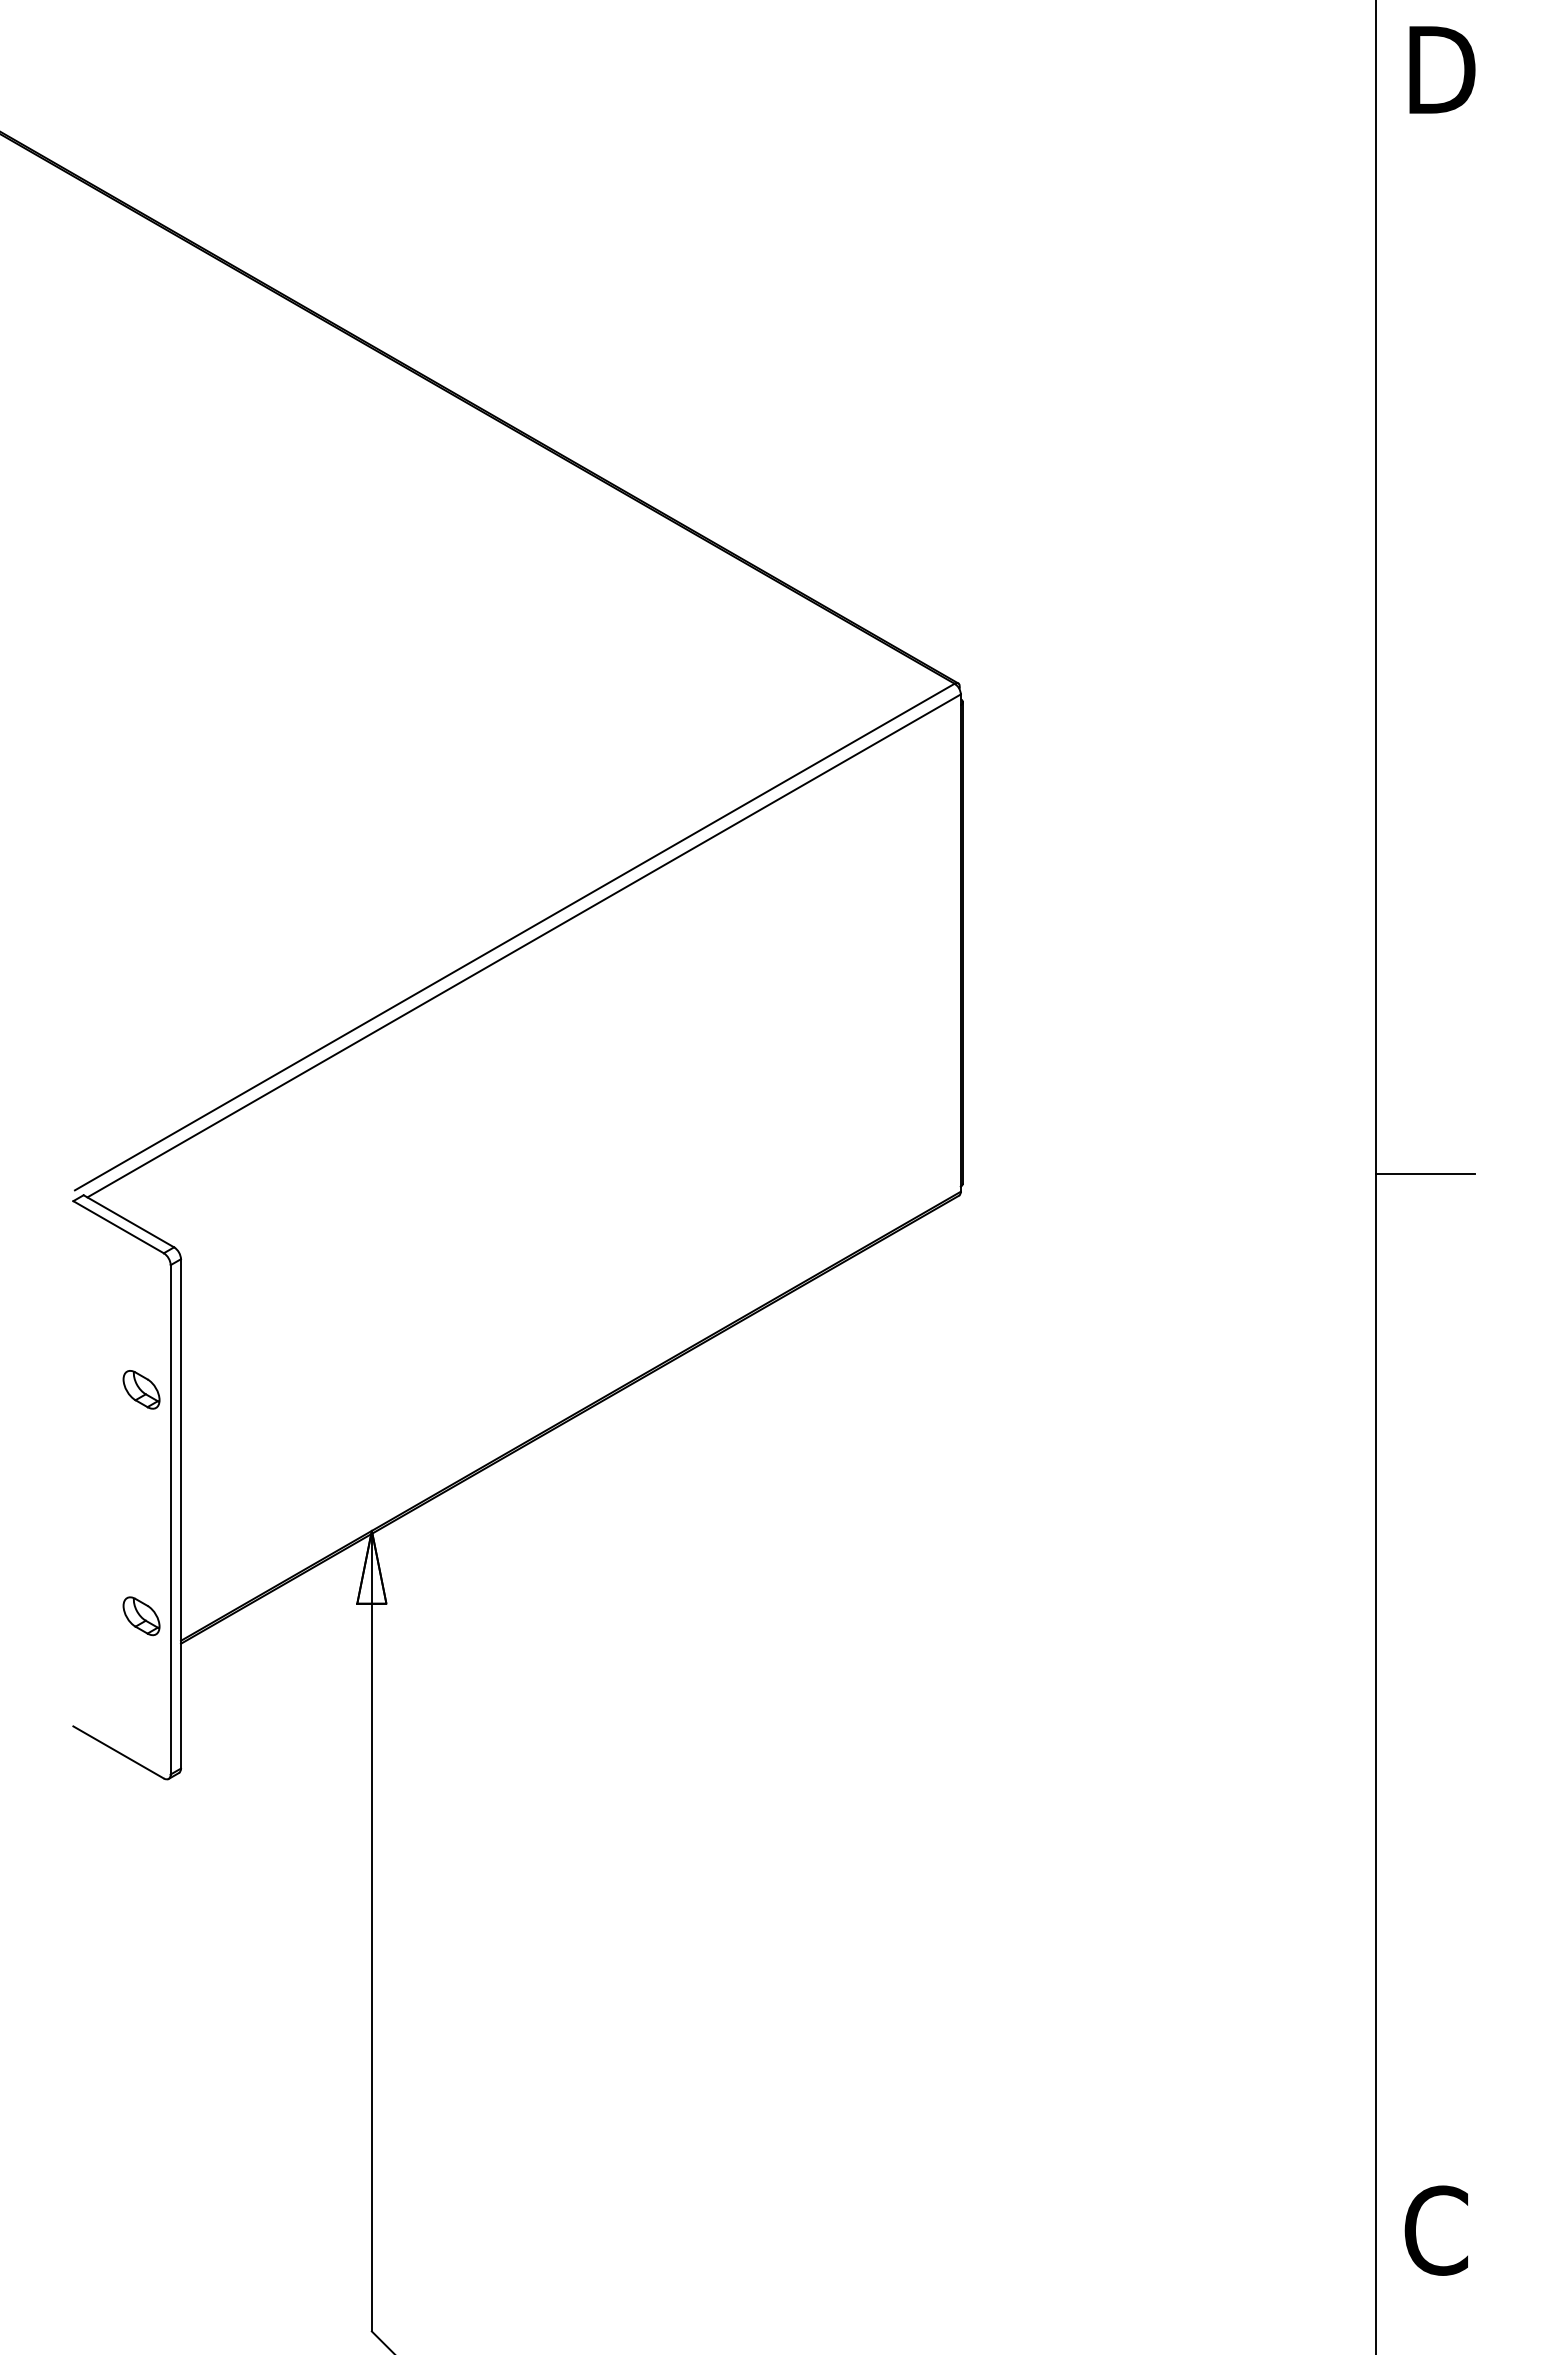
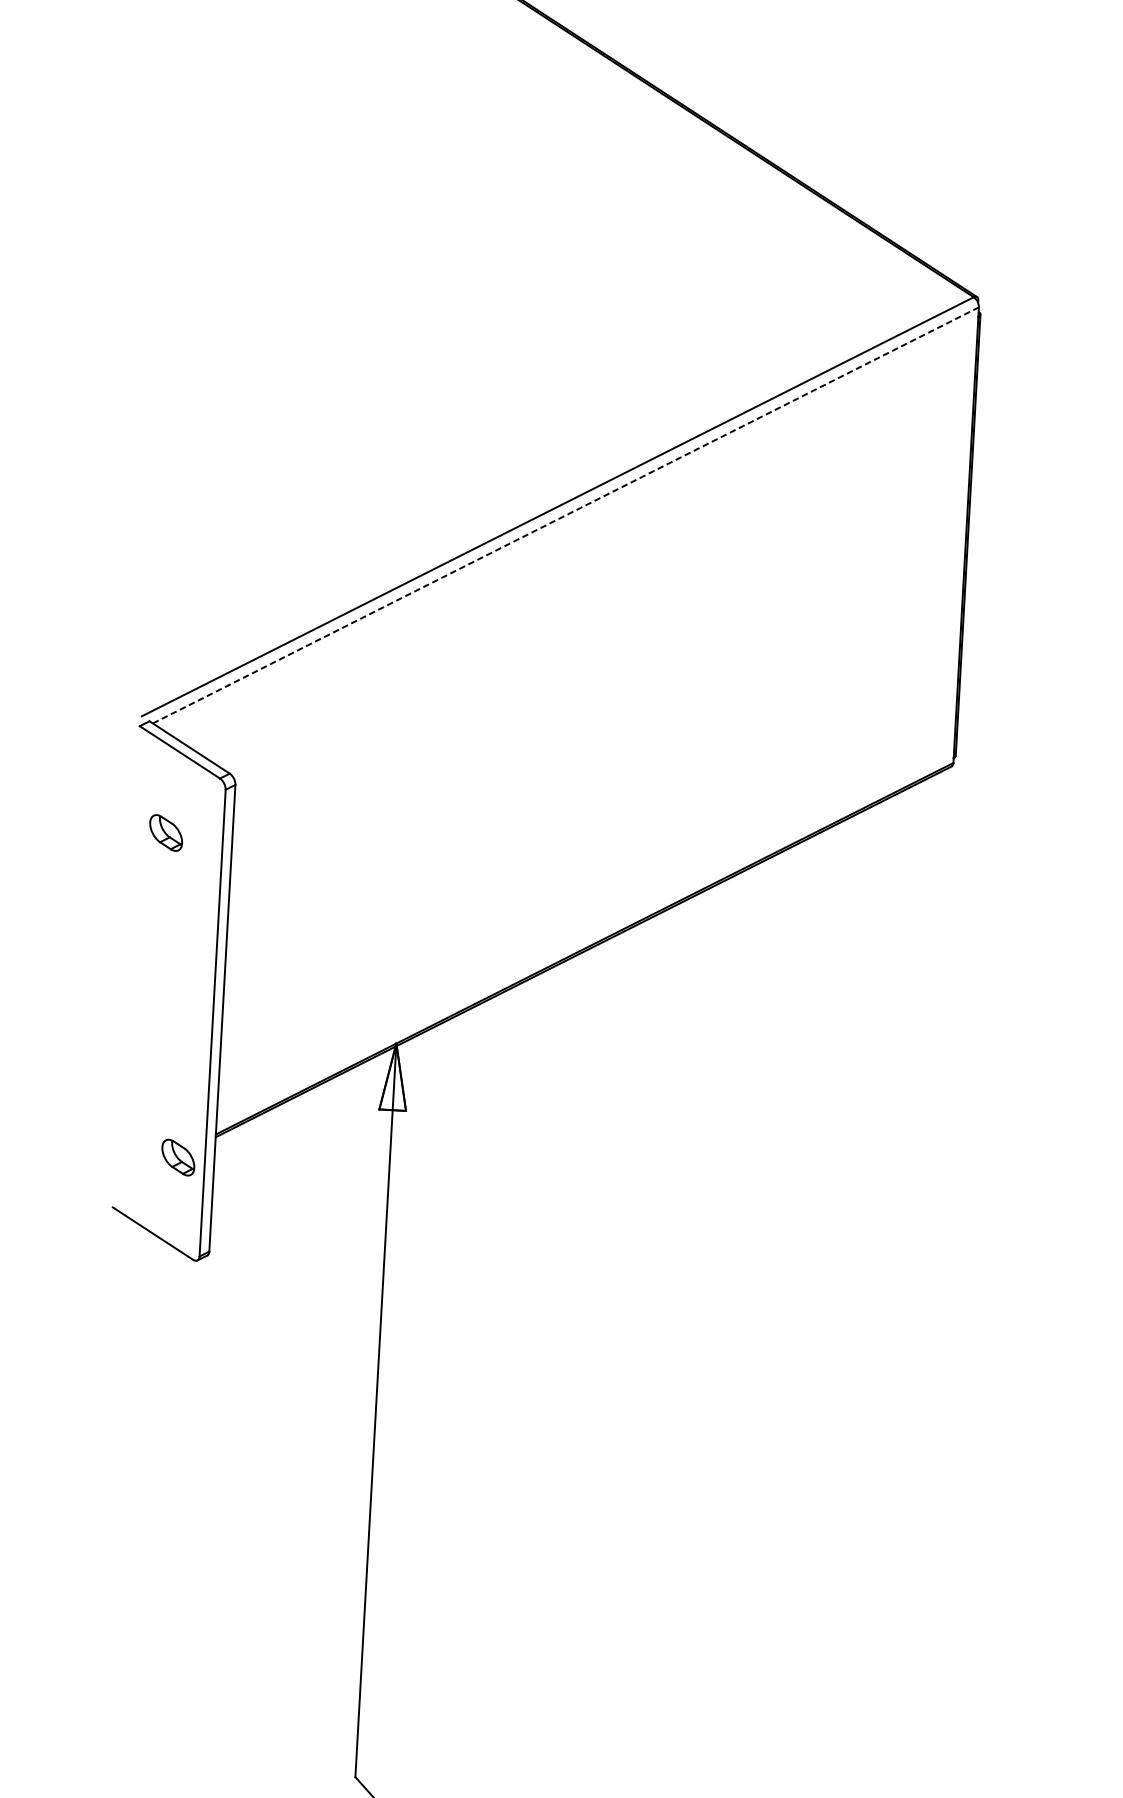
line: (524, 945) -> (566, 515), solid -> dashed
part: (141, 1389) -> (166, 832), moved
part: (141, 1616) -> (178, 1157), moved

